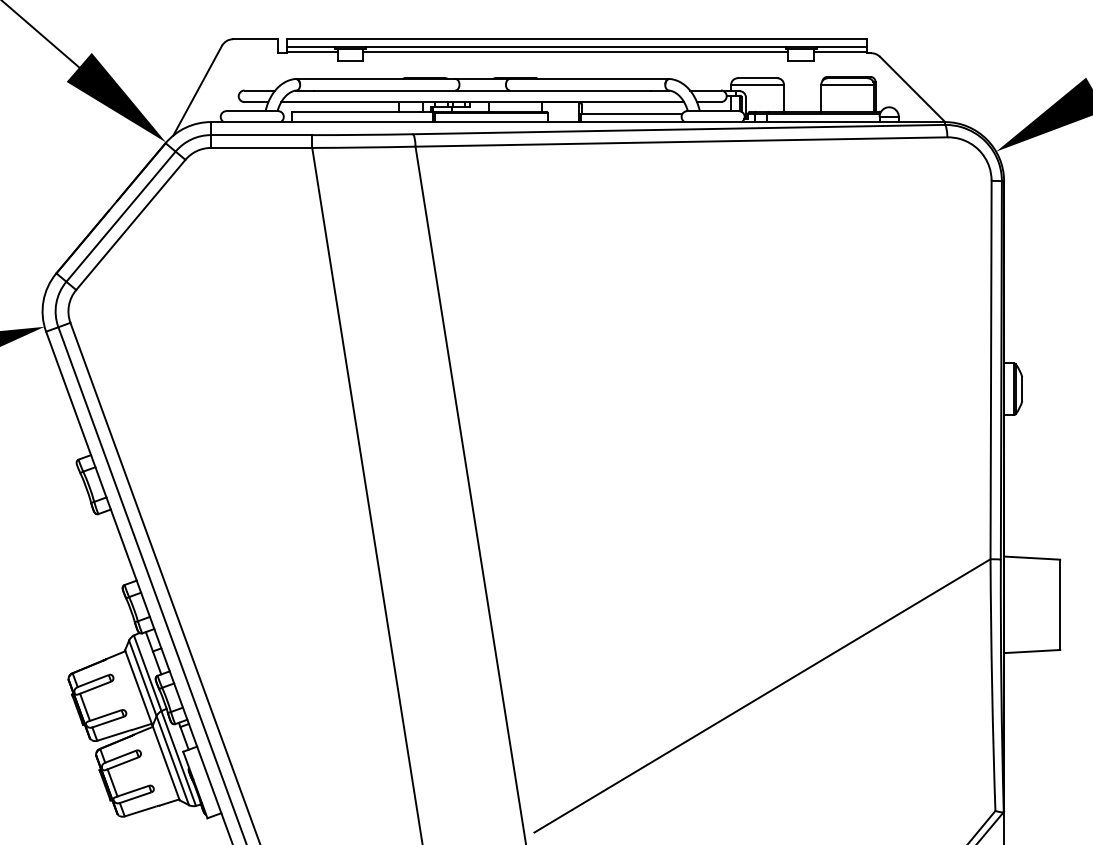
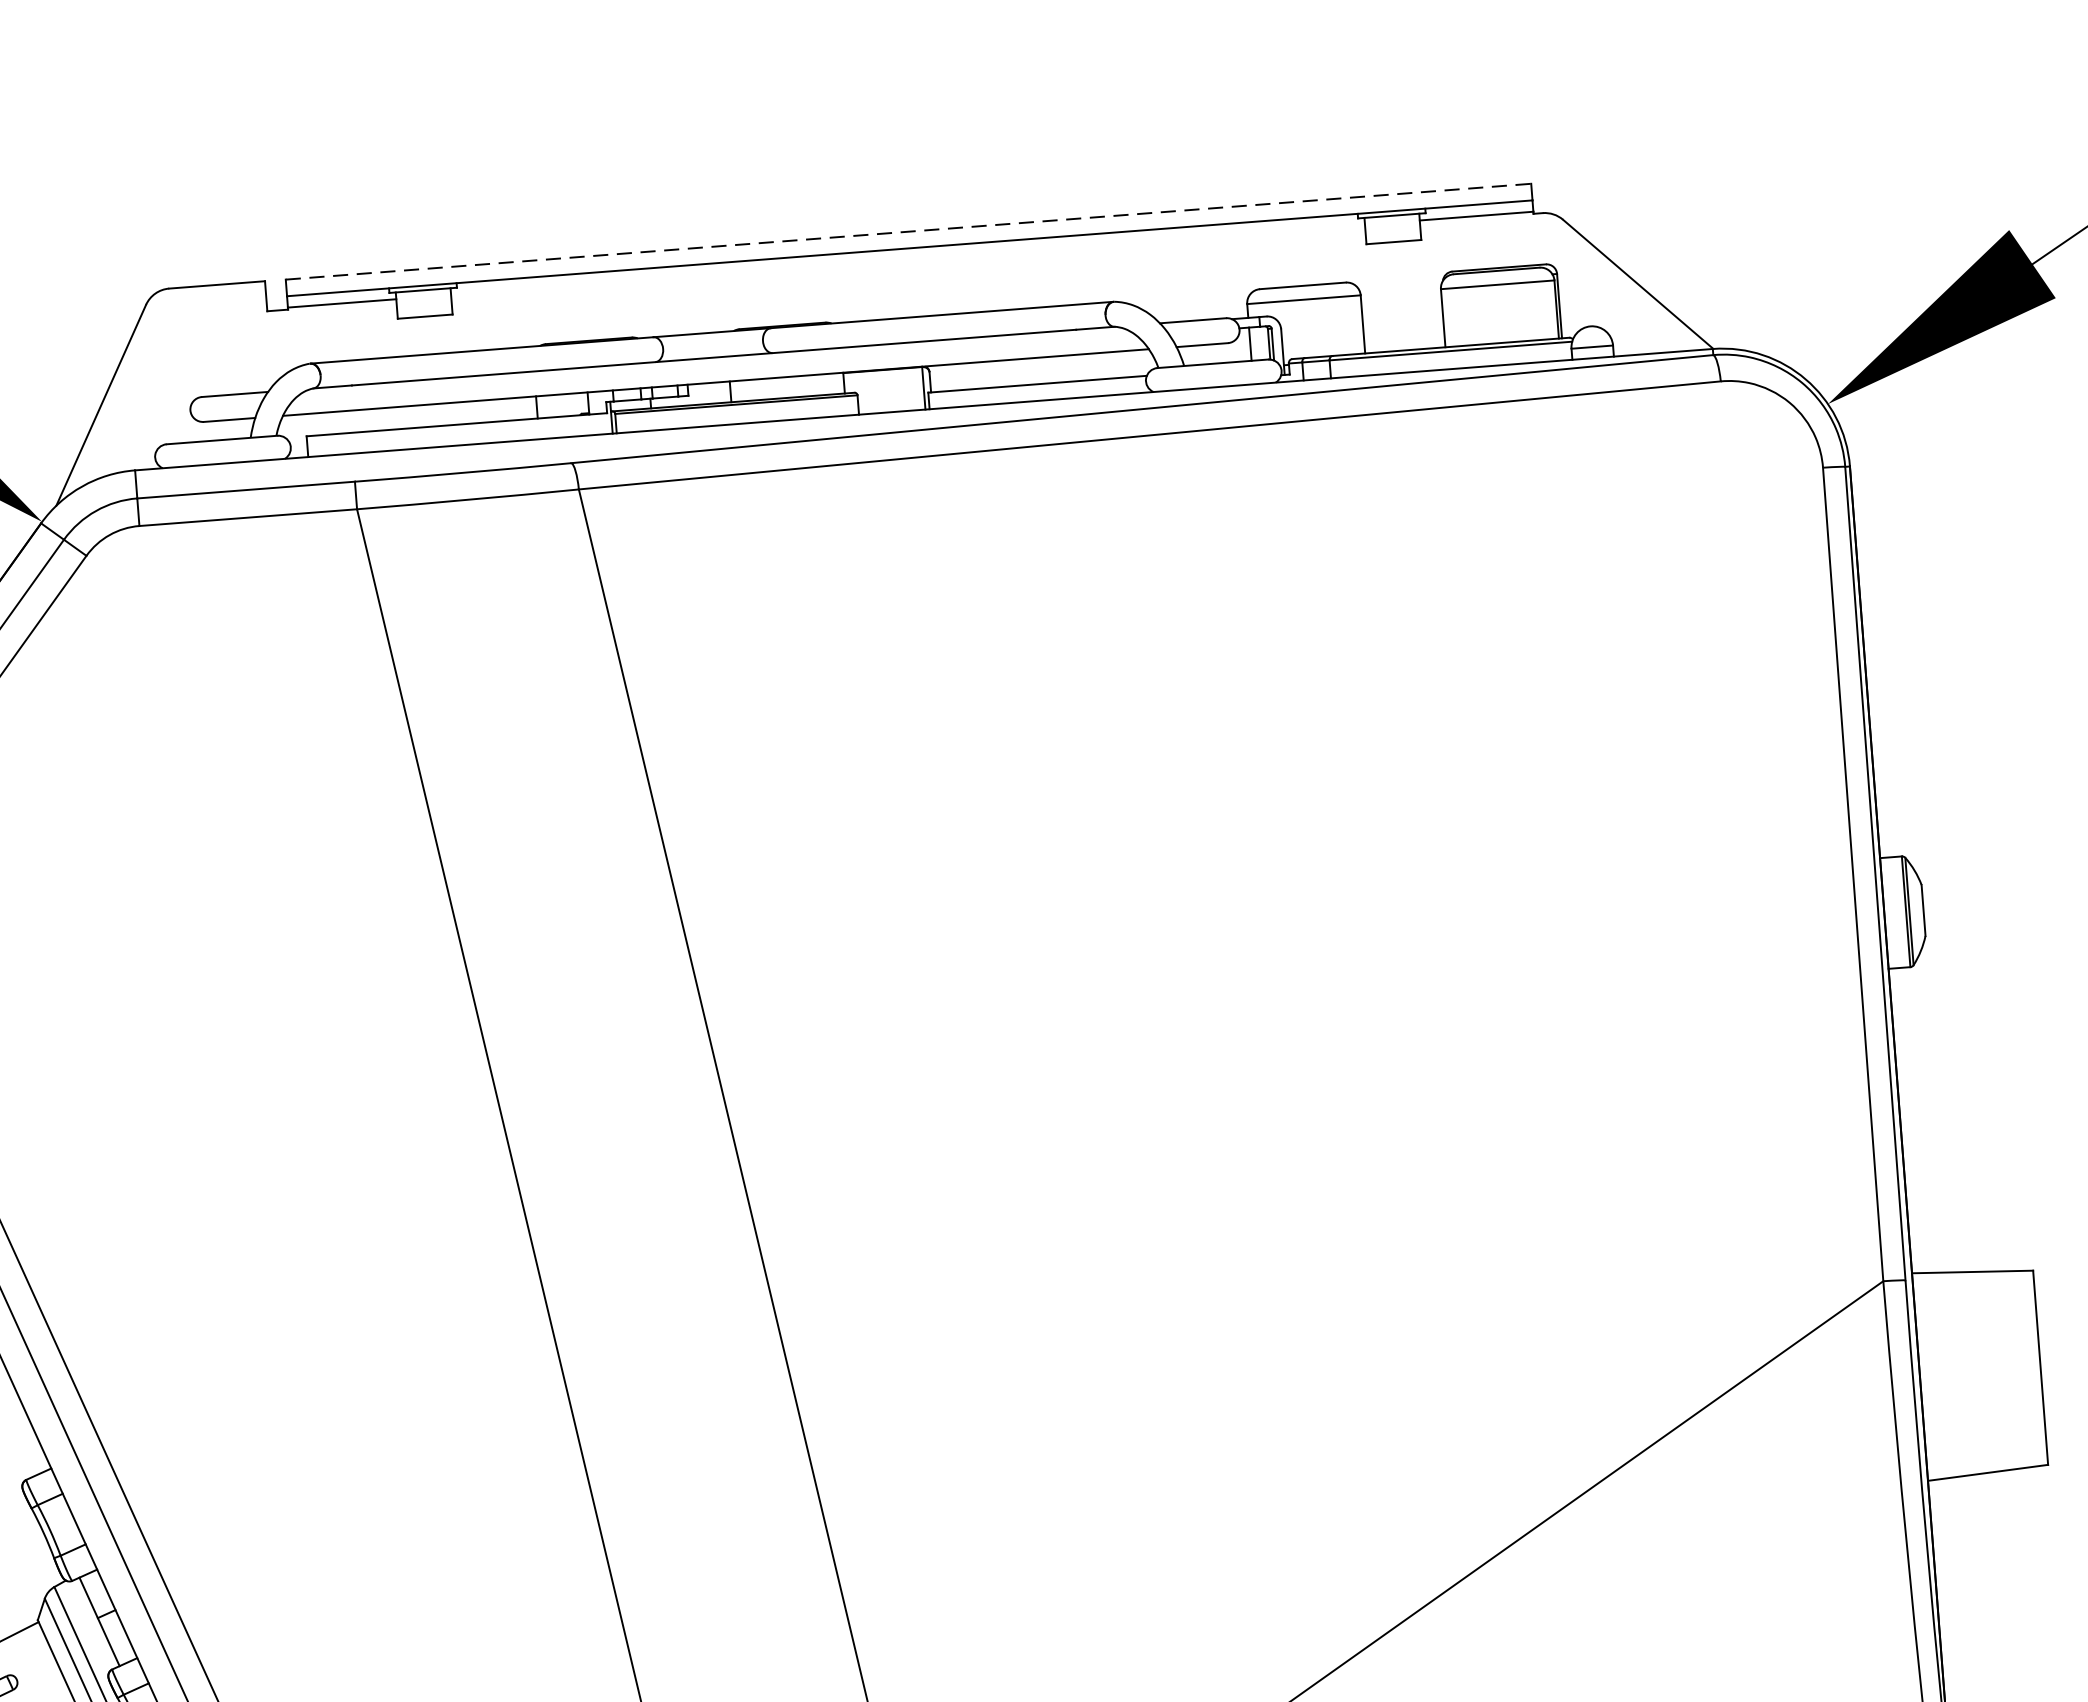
line: (577, 39) -> (909, 232), solid -> dashed
line: (575, 52) -> (907, 260), removed

